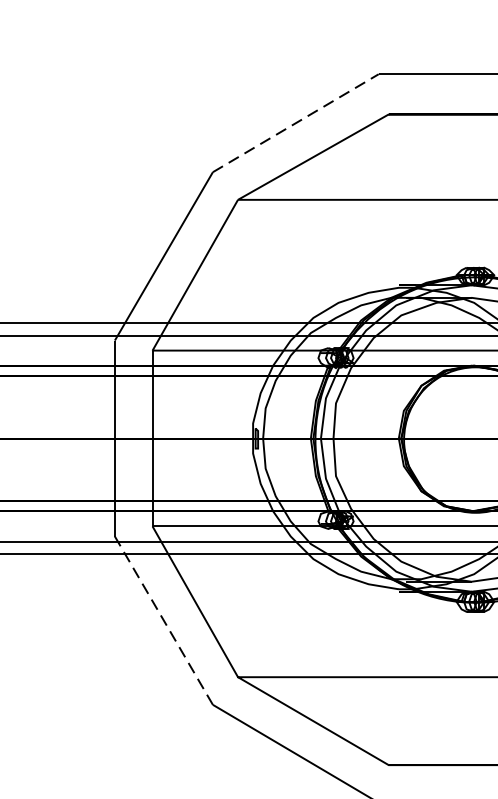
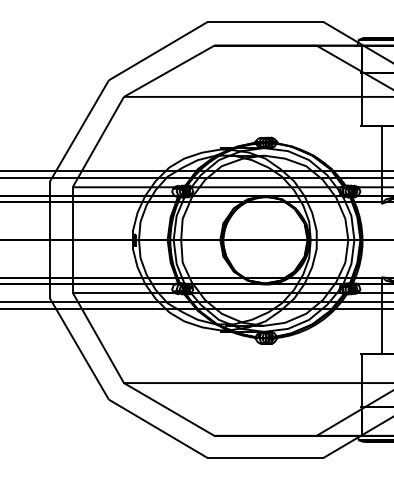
line: (295, 122) -> (158, 50), dashed -> solid
line: (163, 619) -> (79, 348), dashed -> solid

